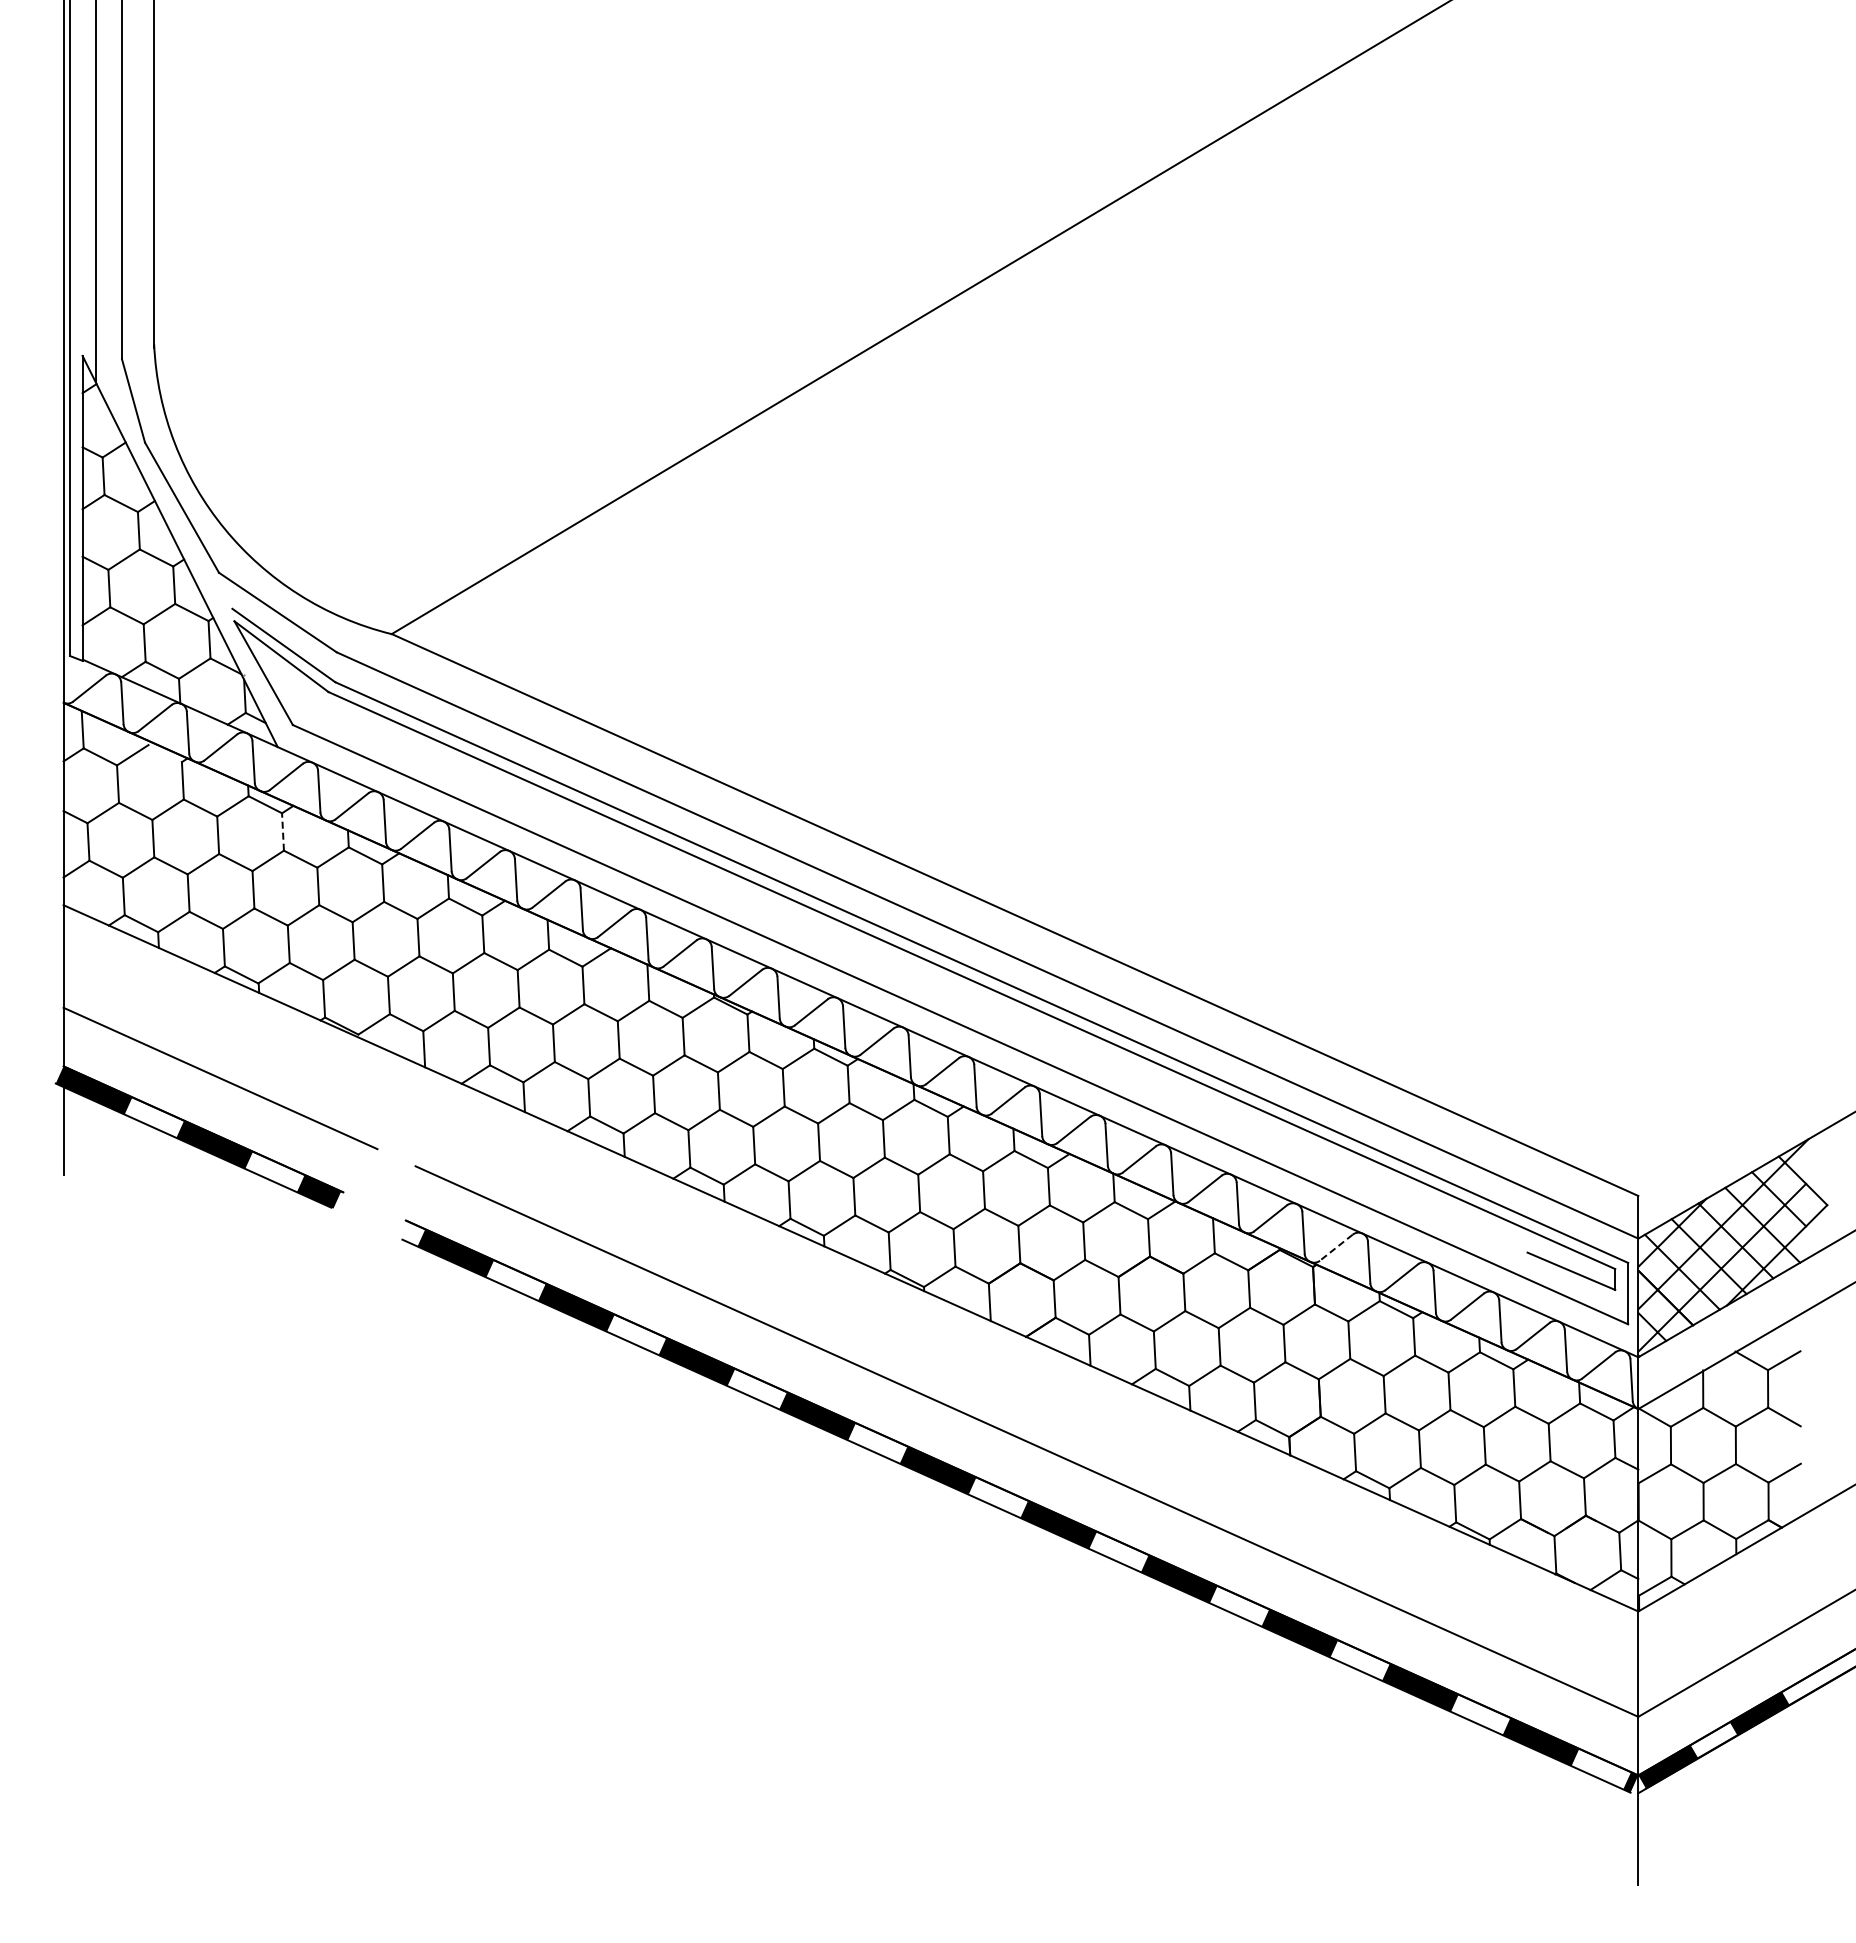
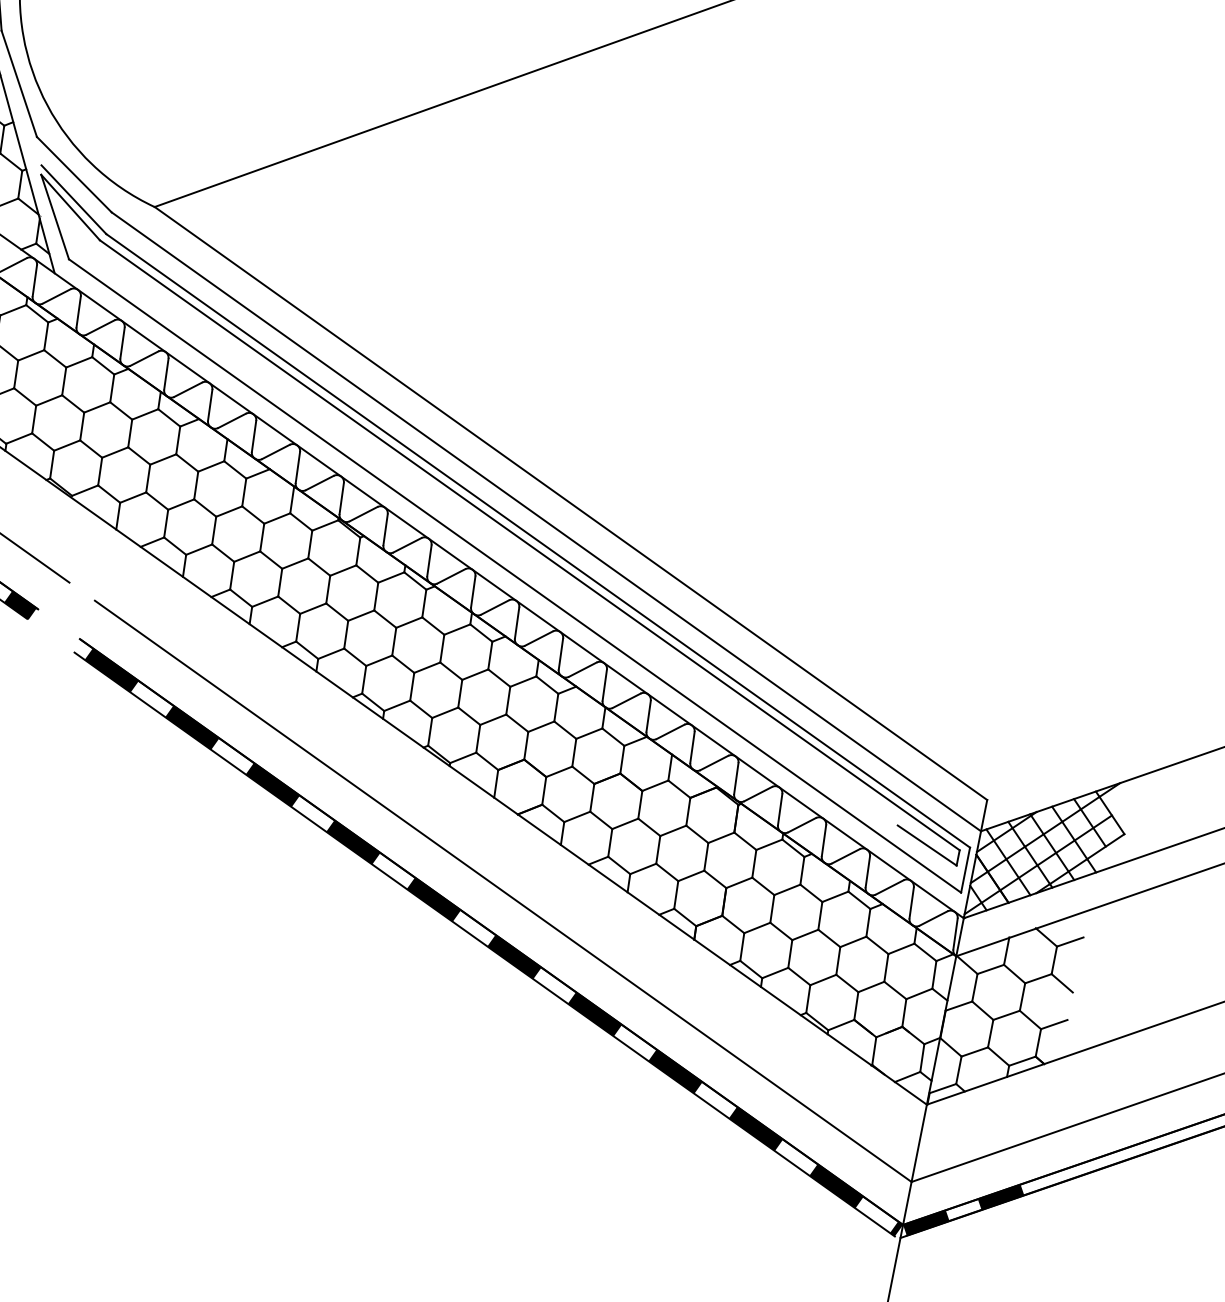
line: (283, 831) -> (46, 336), dashed -> solid
line: (1336, 1247) -> (758, 793), dashed -> solid

